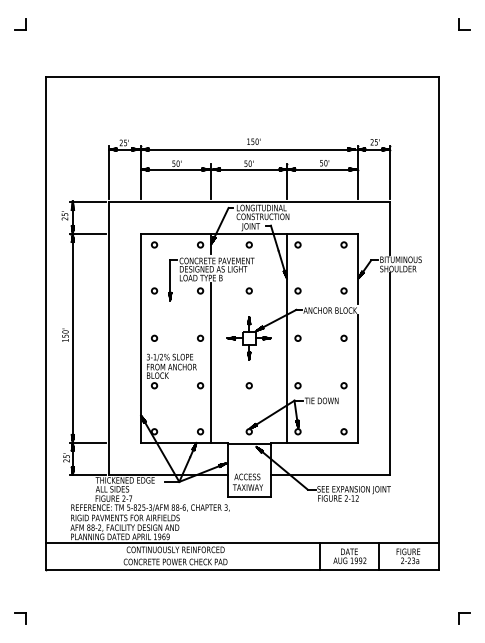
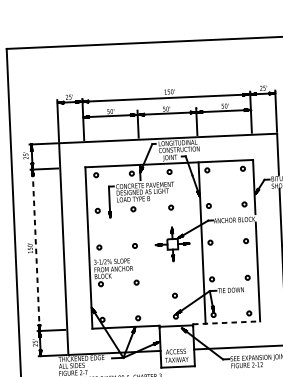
line: (72, 337) -> (35, 249), solid -> dashed
line: (211, 362) -> (144, 264), removed
circle: (248, 385) -> (174, 295), moved
line: (314, 442) -> (226, 322), solid -> dashed

